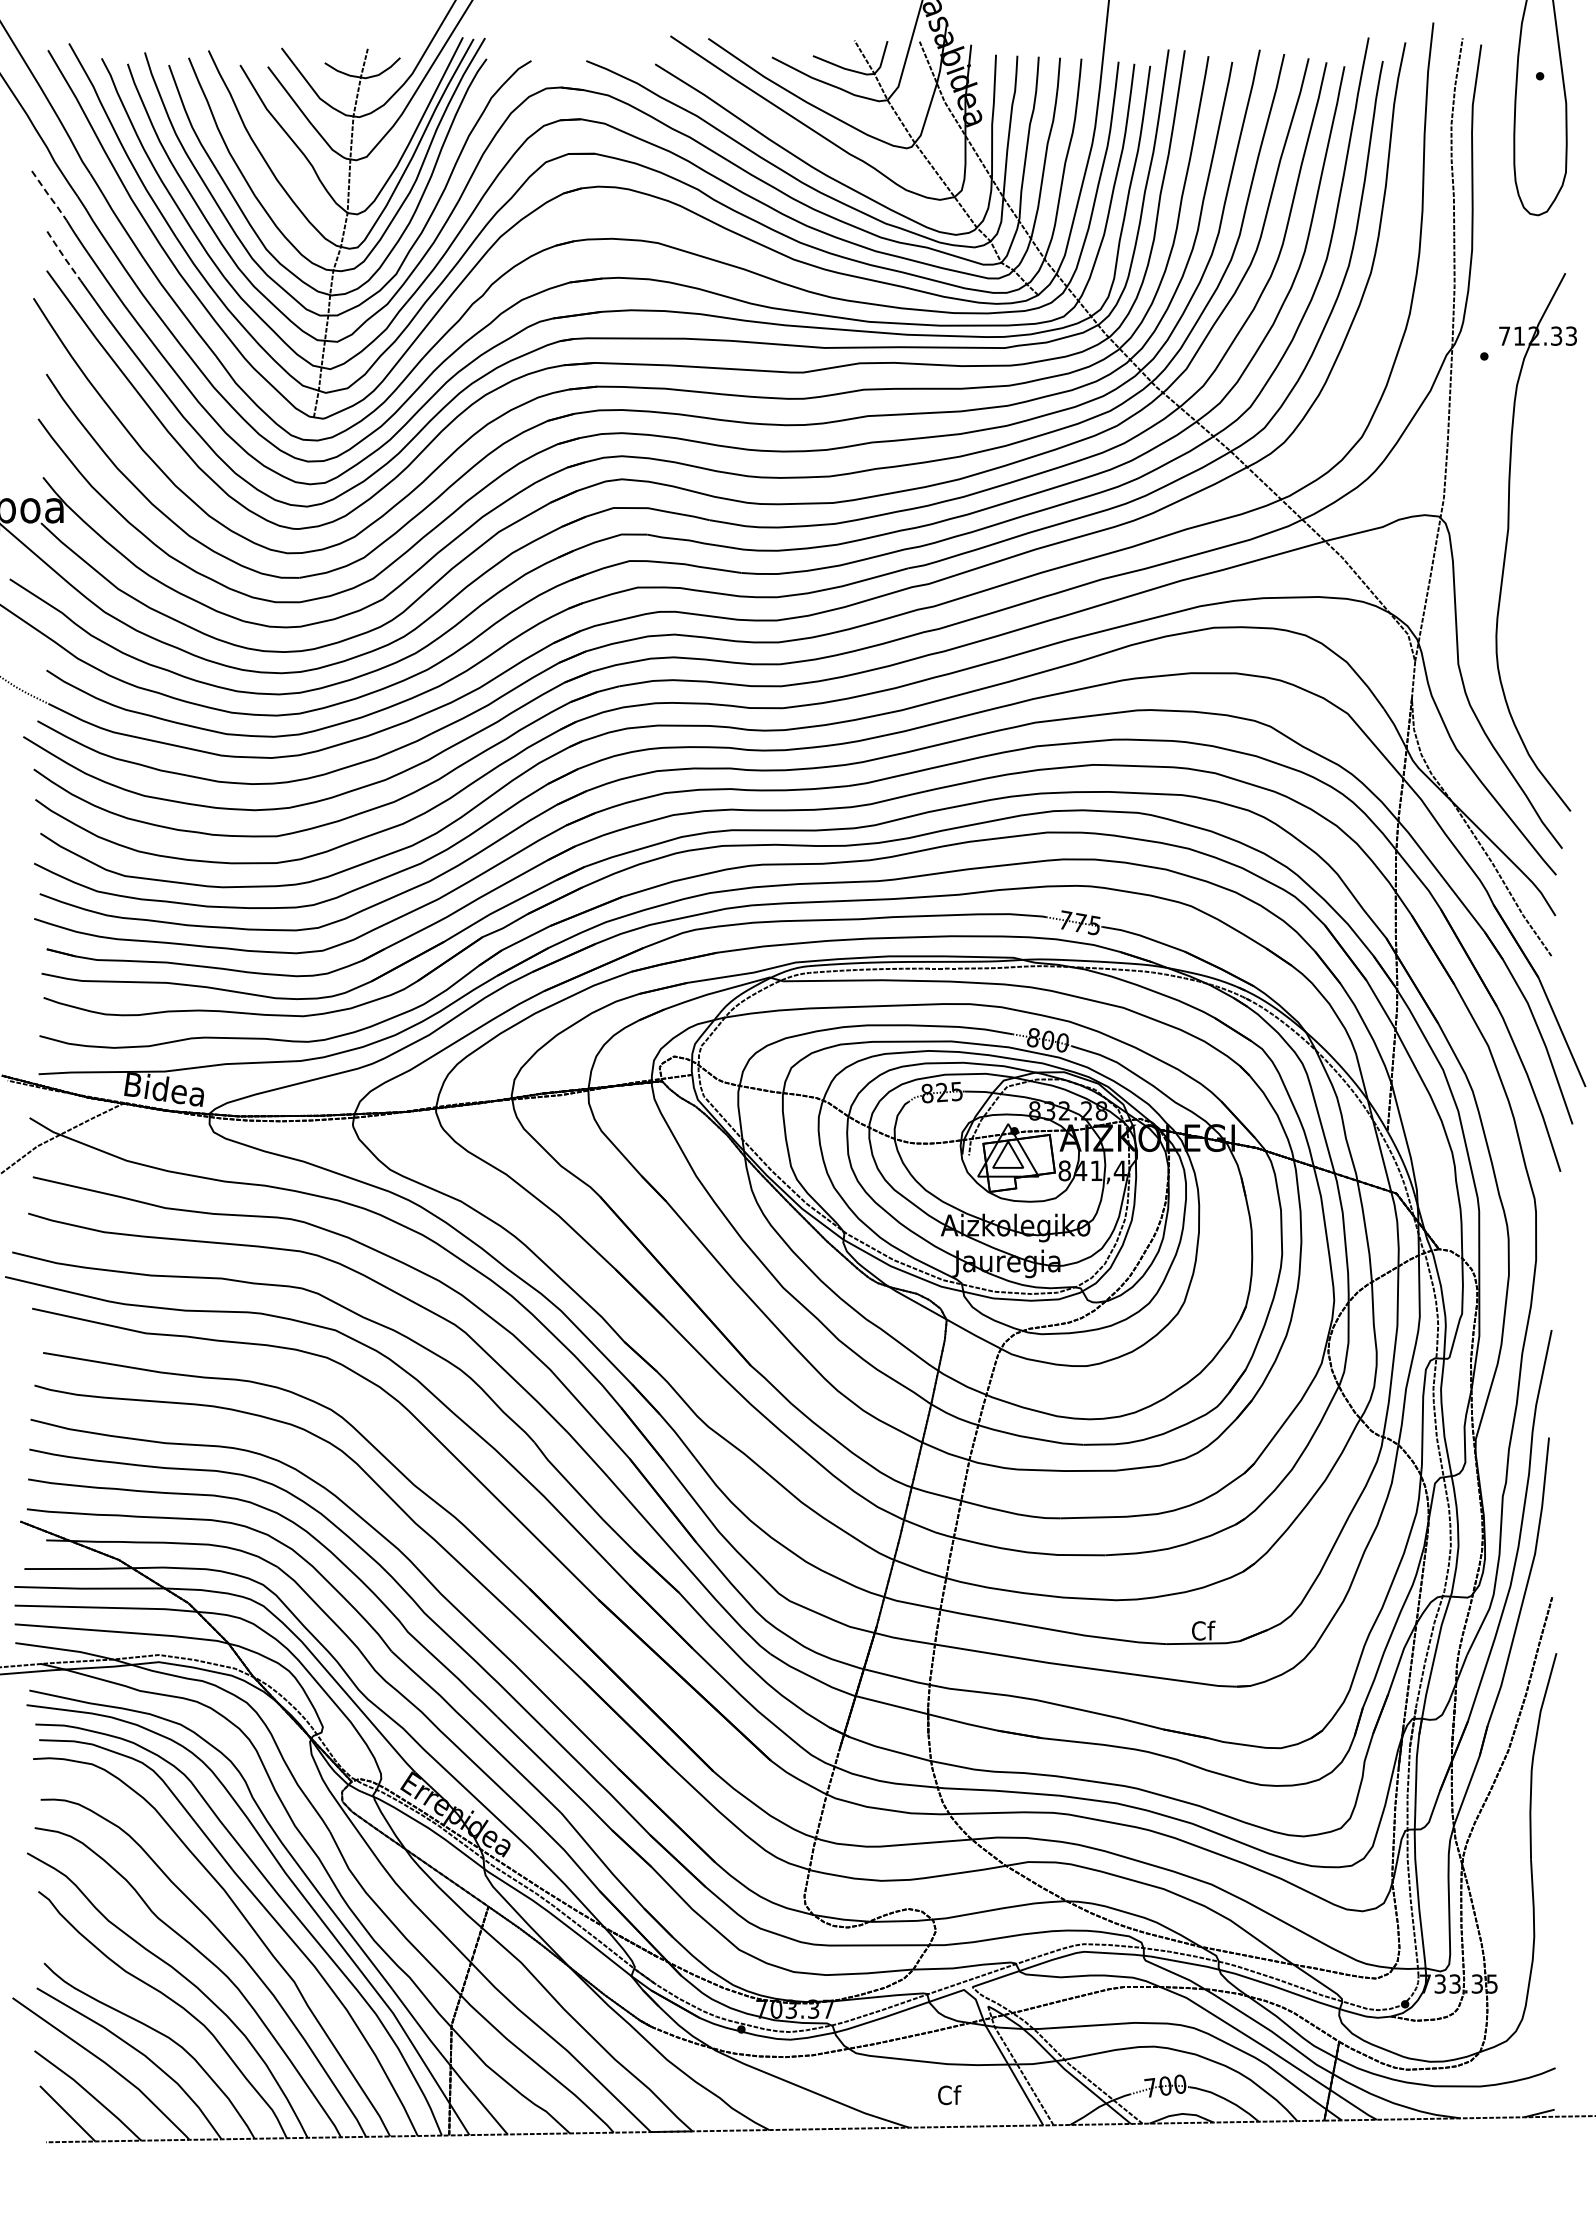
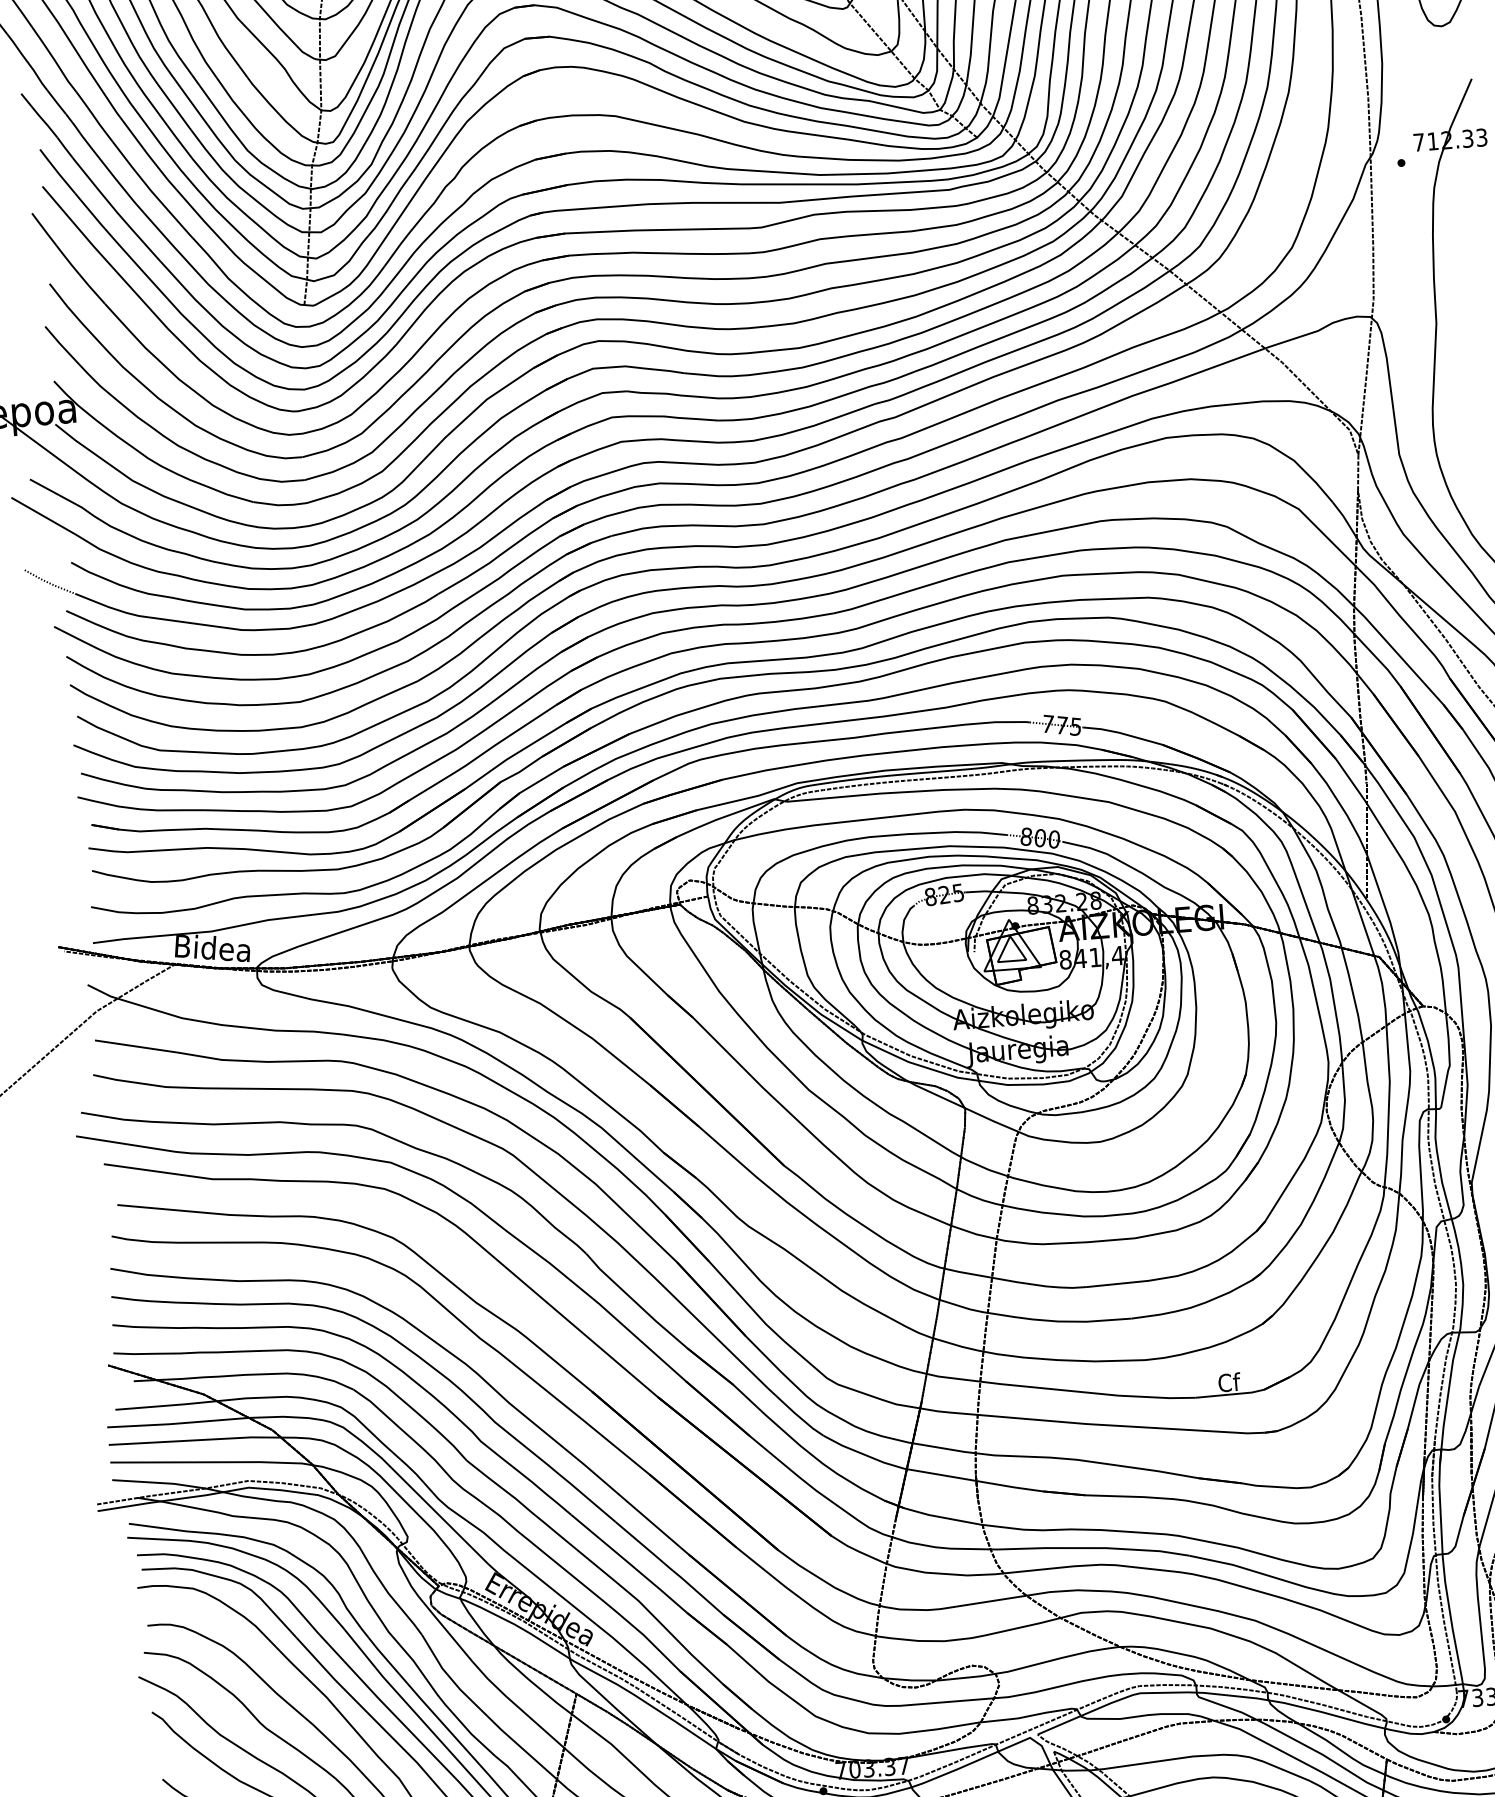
line: (49, 196) -> (39, 116), dashed -> solid
line: (64, 256) -> (58, 171), dashed -> solid

